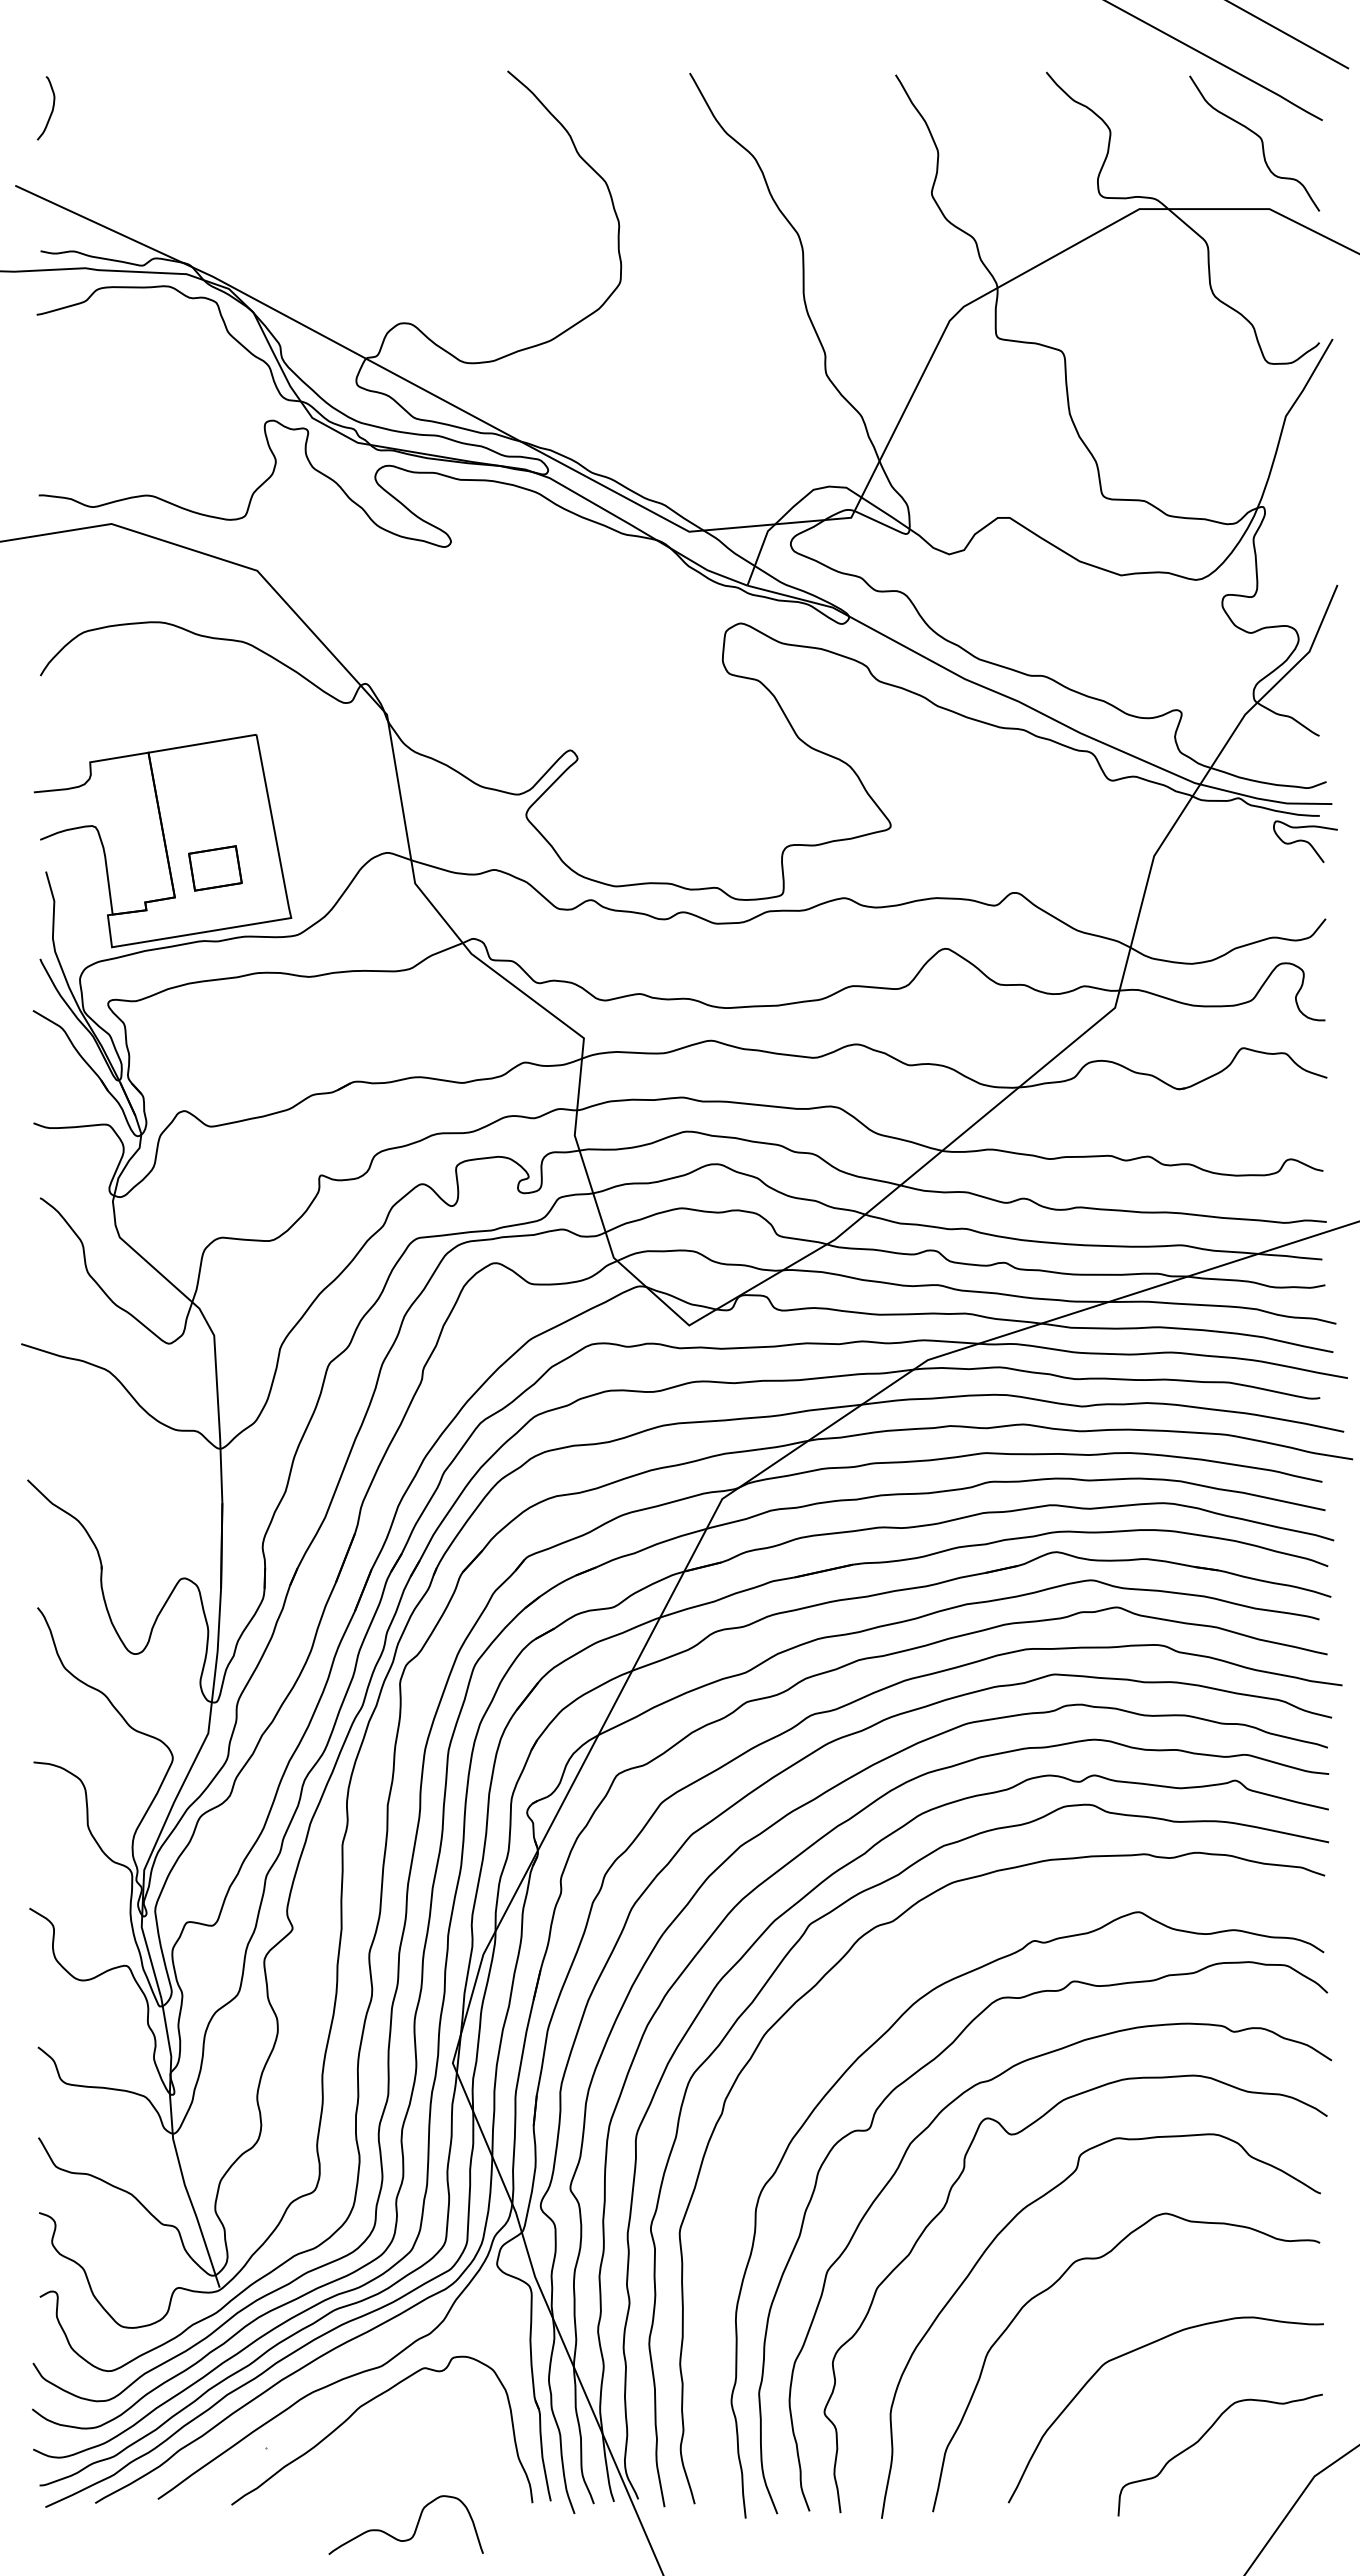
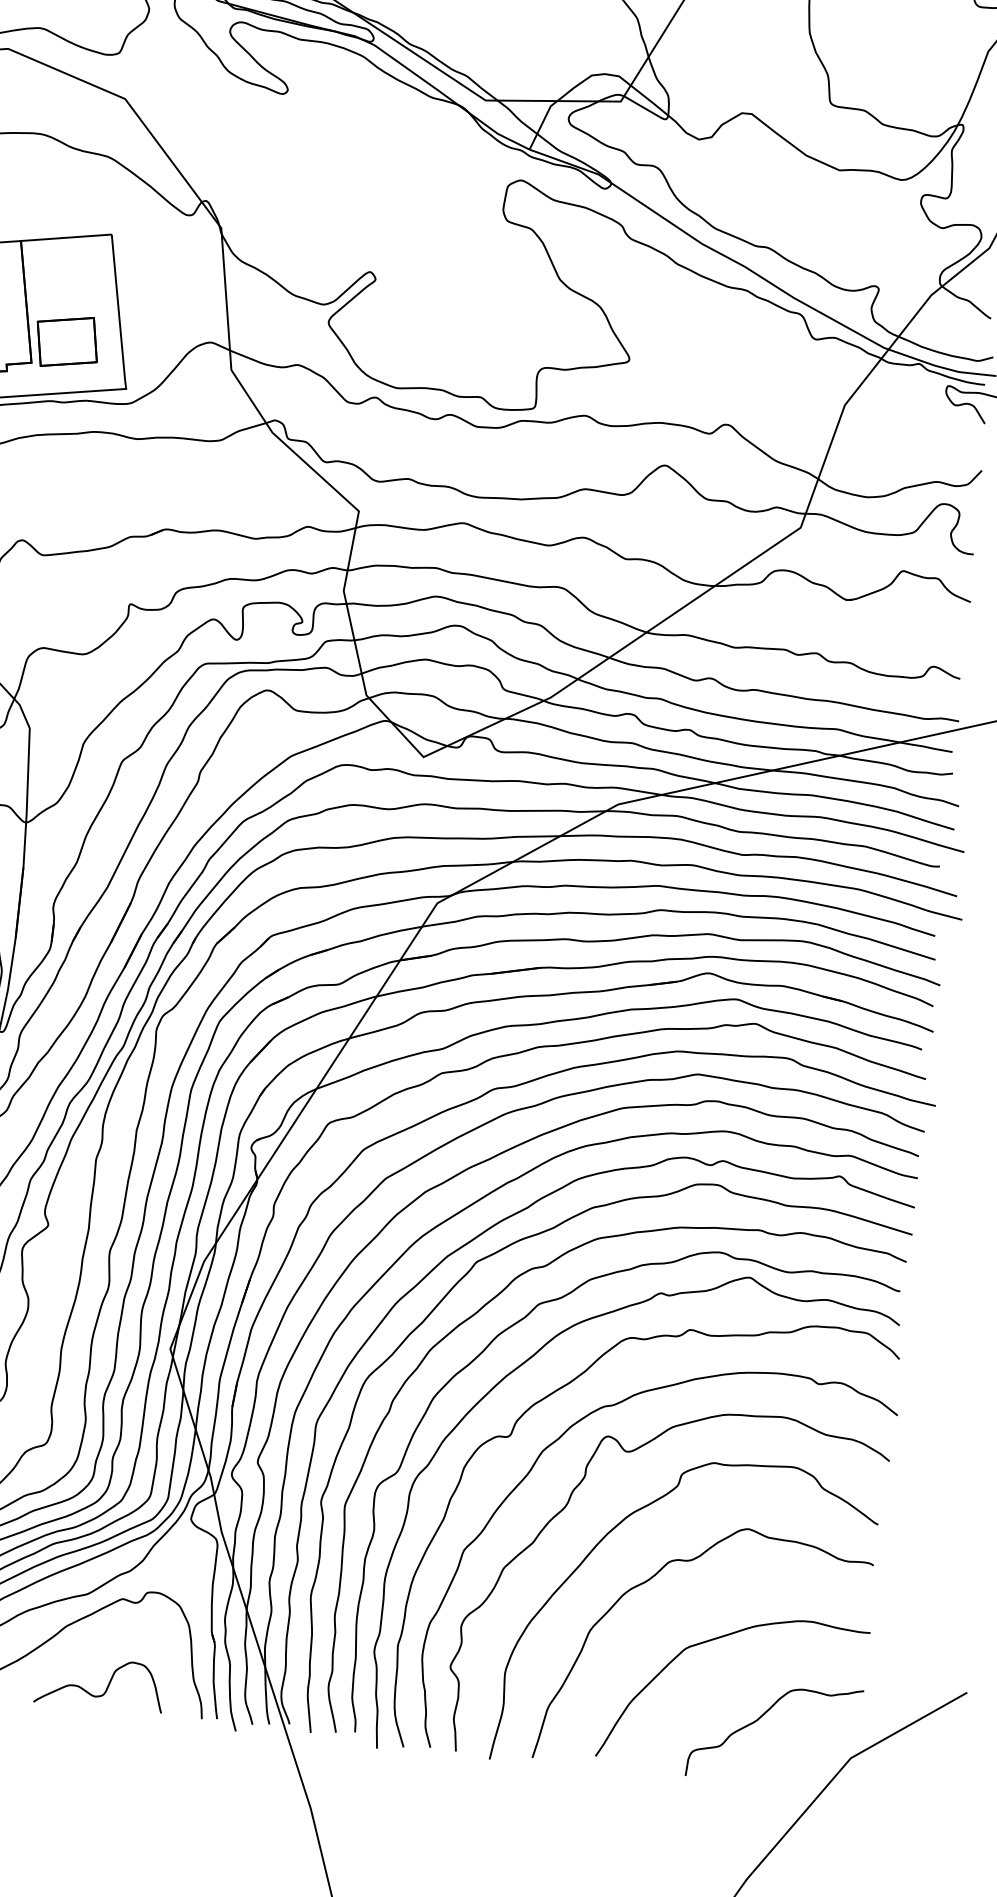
part: (215, 868) -> (67, 342), size x1.43
curve: (824, 2036) -> (479, 1355), added
curve: (415, 2527) -> (107, 1686), moved

